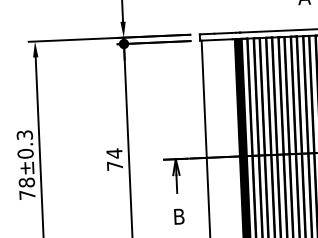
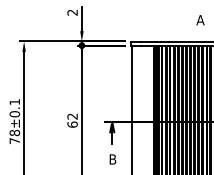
text: (24, 135) -> (14, 102), 78±0.3 -> 78±0.1
text: (114, 159) -> (72, 120), 74 -> 62

